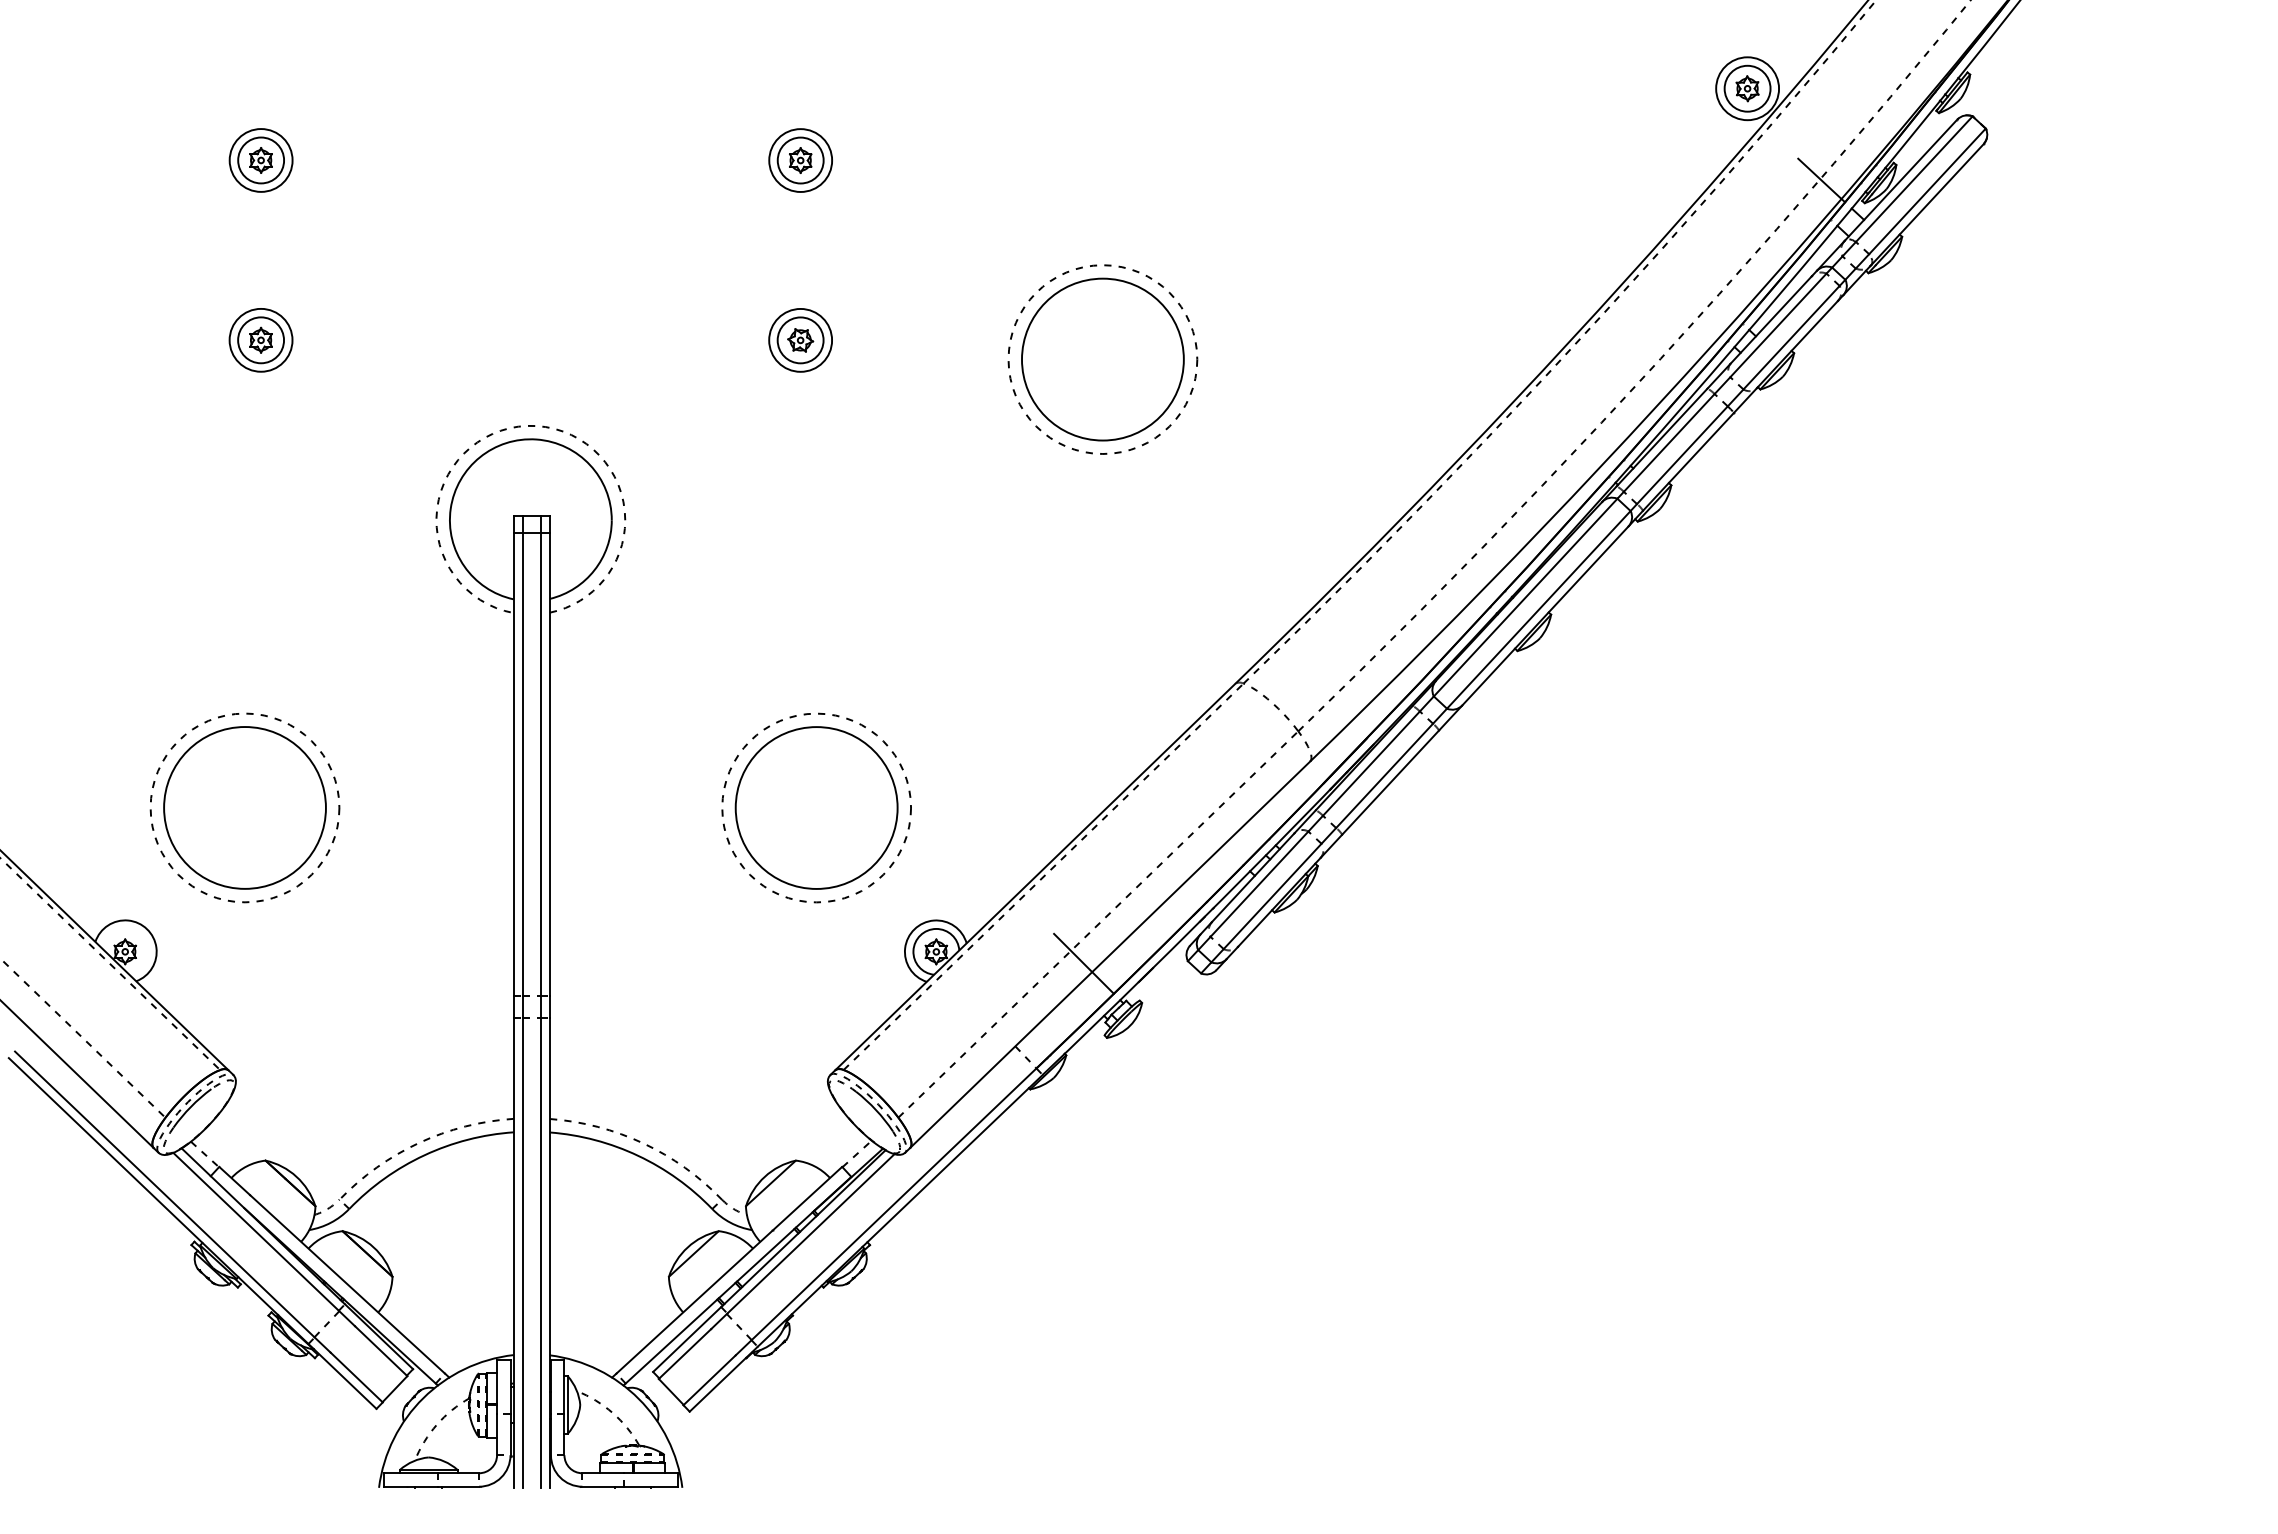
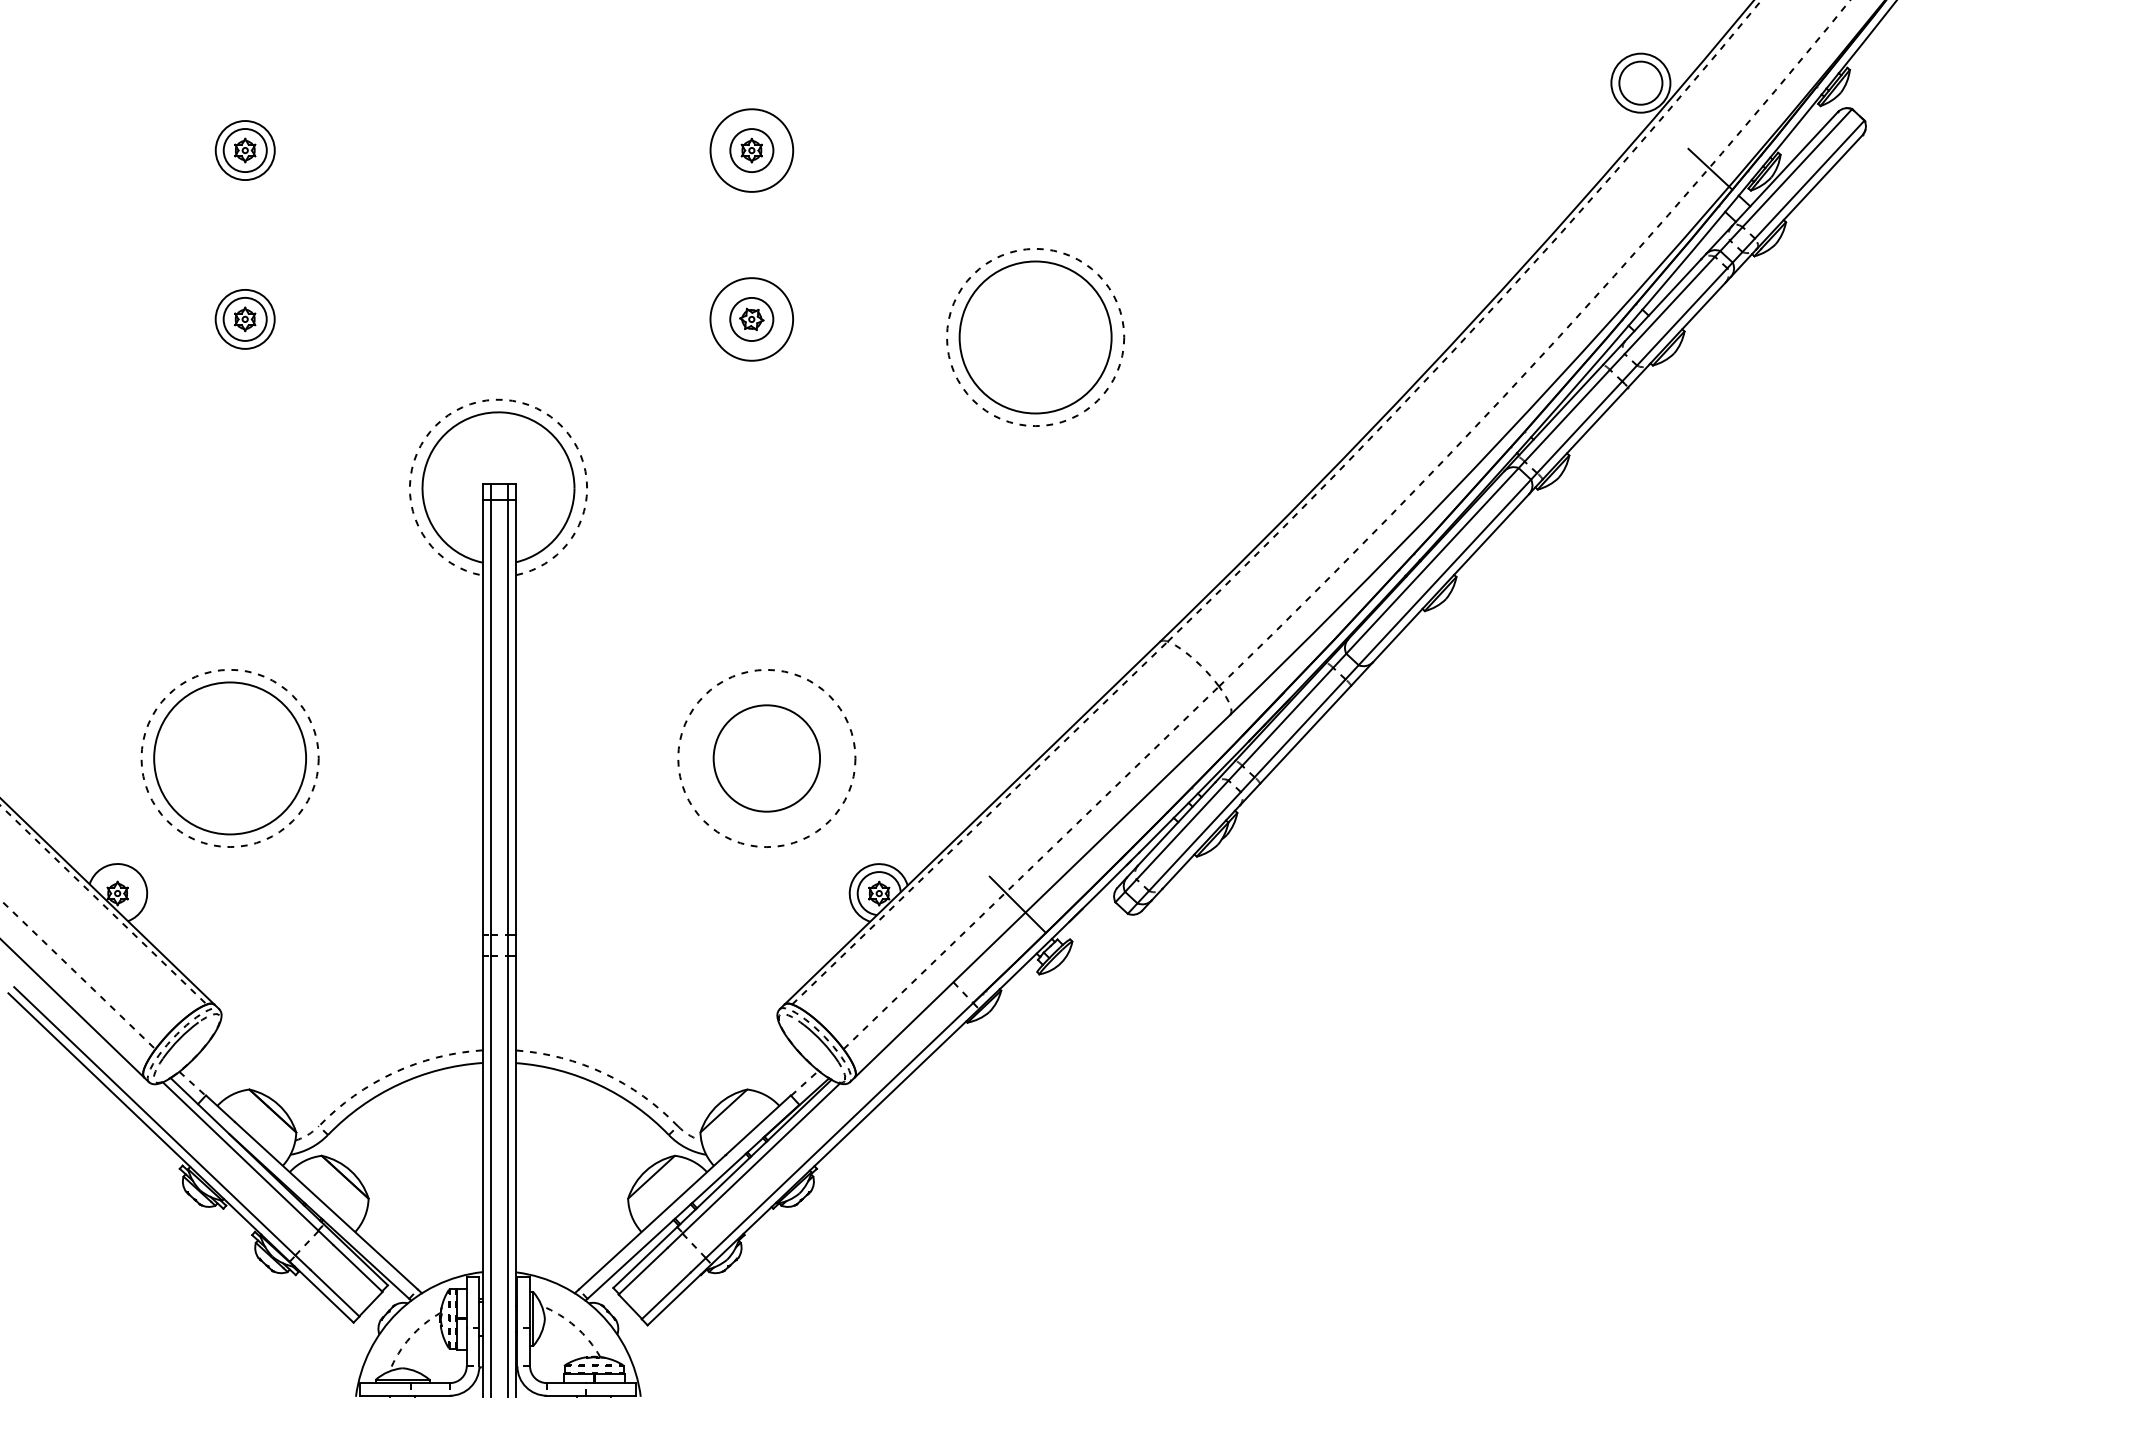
part: (1747, 88) -> (1640, 82), removed
circle: (800, 160) -> (751, 150), size x1.4
circle: (800, 339) -> (751, 318), size x1.4
circle: (816, 807) -> (766, 758), size x0.7

